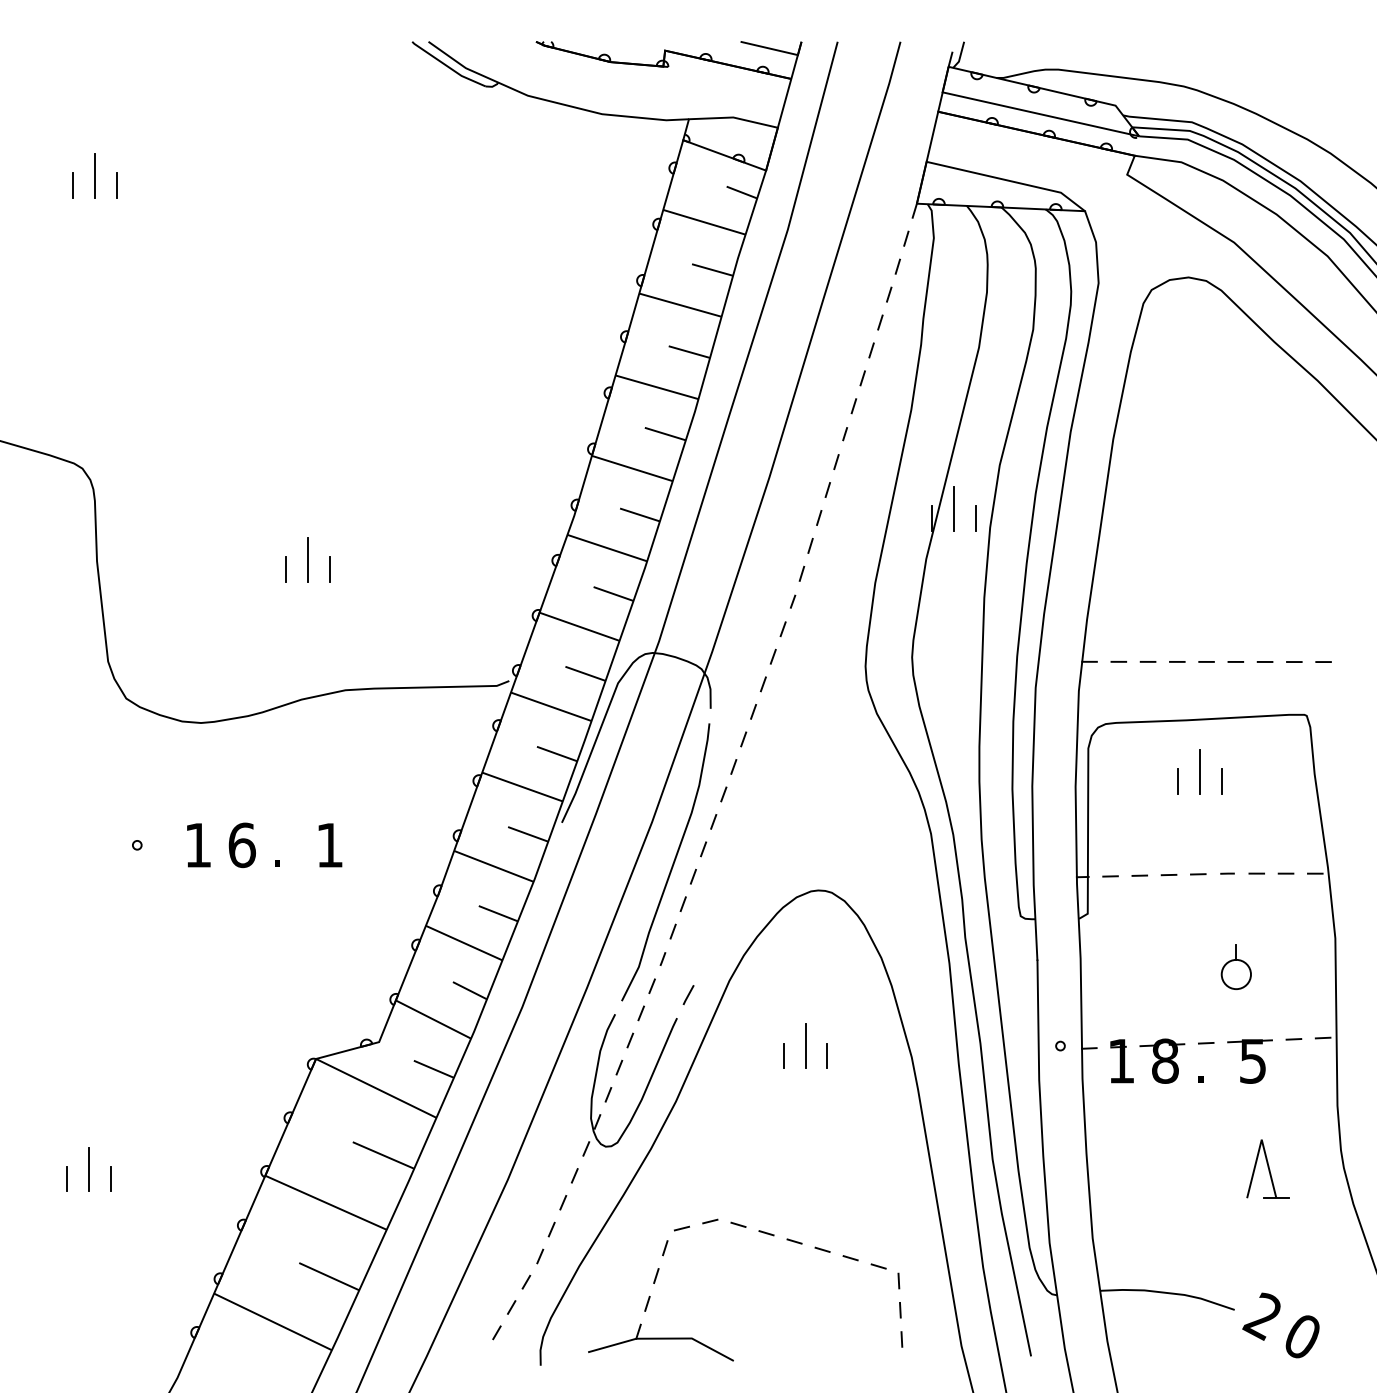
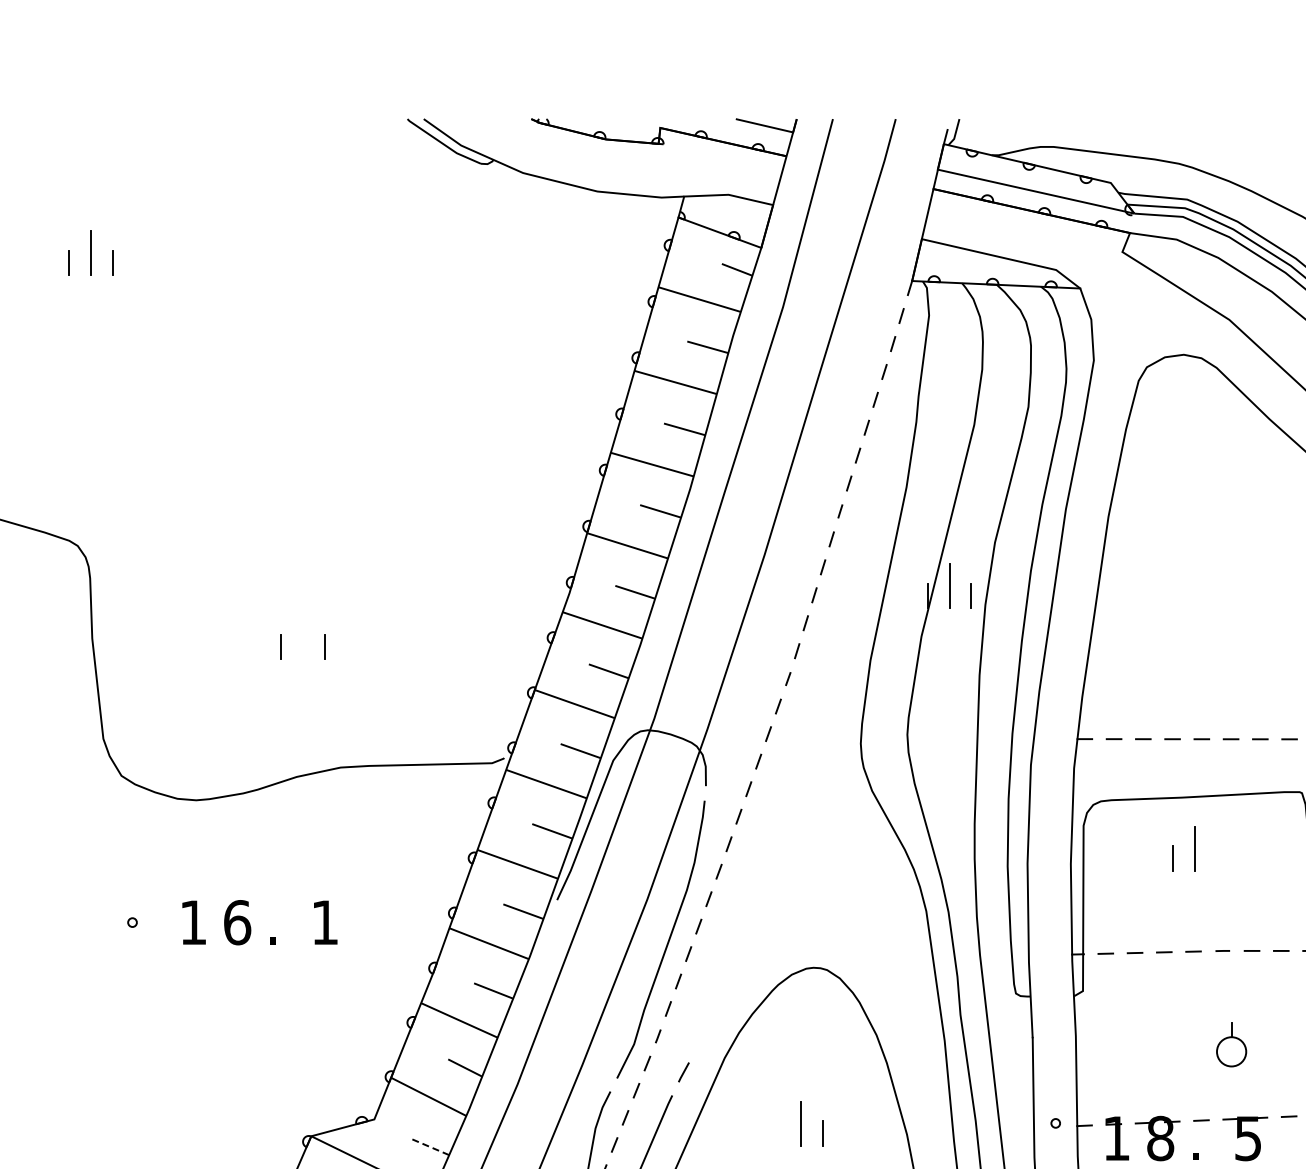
line: (307, 559) -> (302, 636), removed
line: (1221, 781) -> (1216, 858), removed
line: (783, 1055) -> (778, 1132), removed
line: (433, 1069) -> (428, 1146), solid -> dashed

